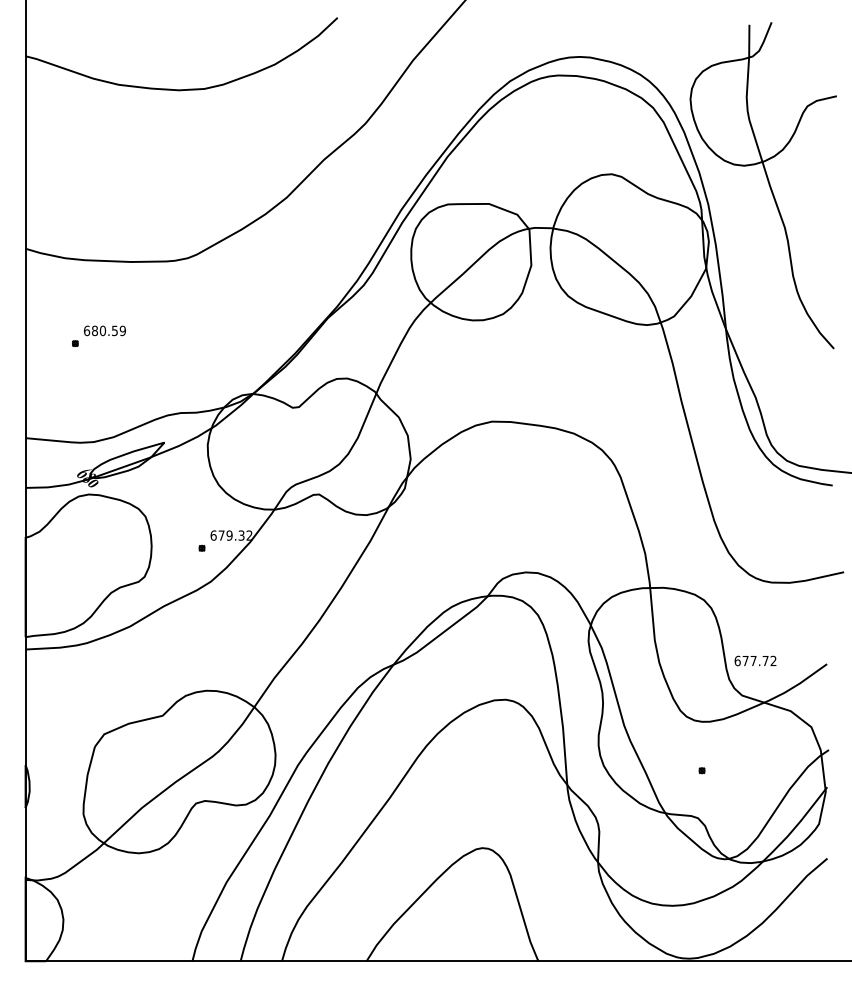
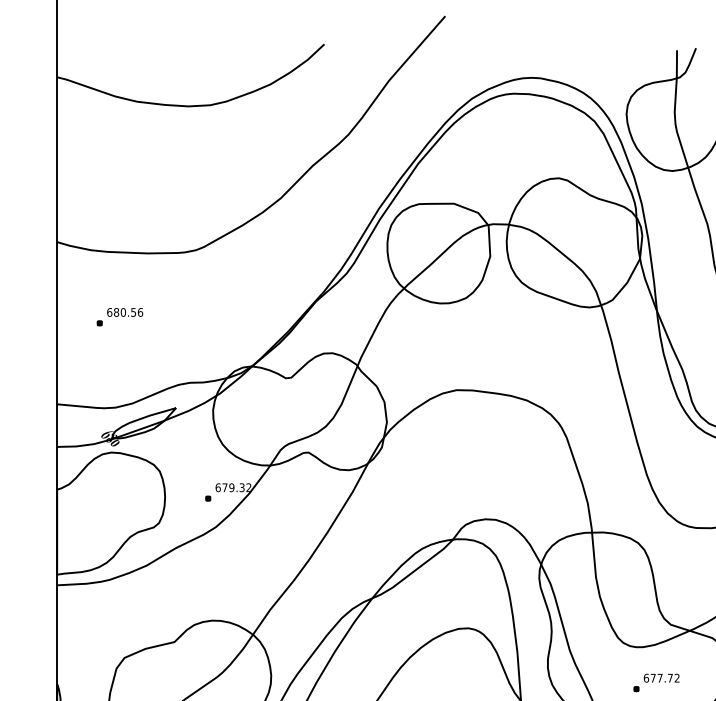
text: (122, 330) -> (140, 312), 680.59 -> 680.56
text: (755, 660) -> (661, 677), moved

